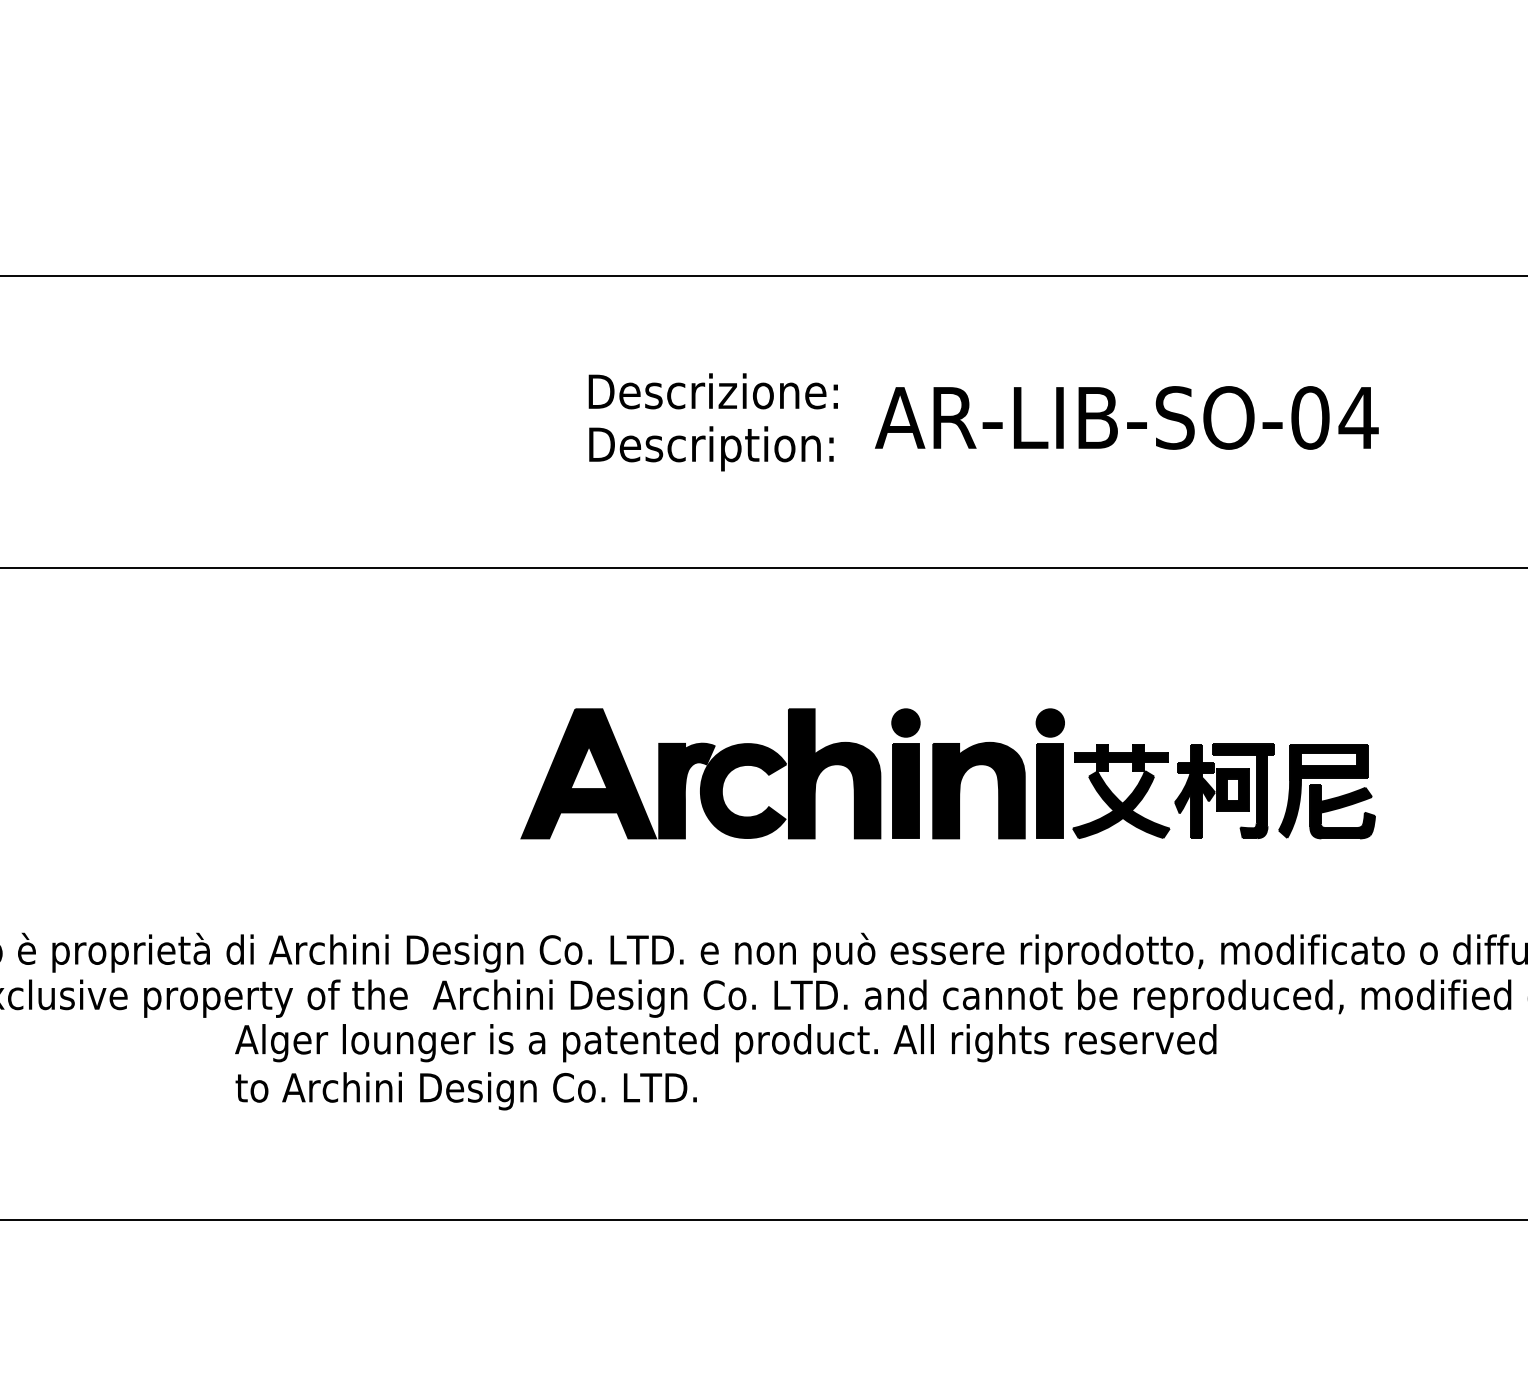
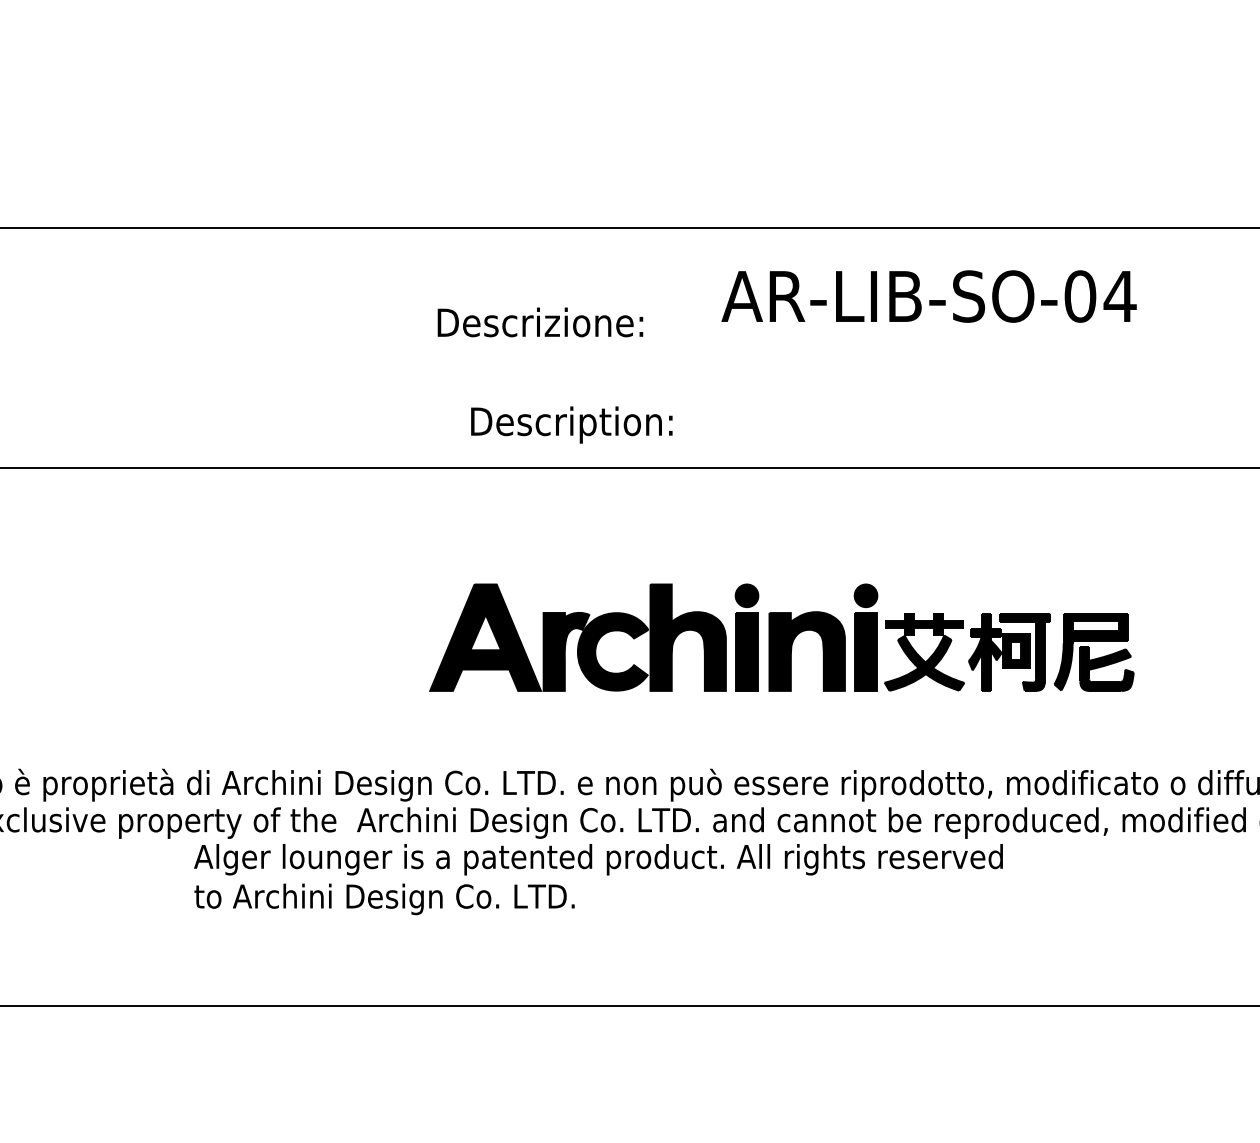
text: (712, 391) -> (539, 322), moved
text: (1126, 417) -> (928, 296), moved
text: (711, 448) -> (571, 424), moved

